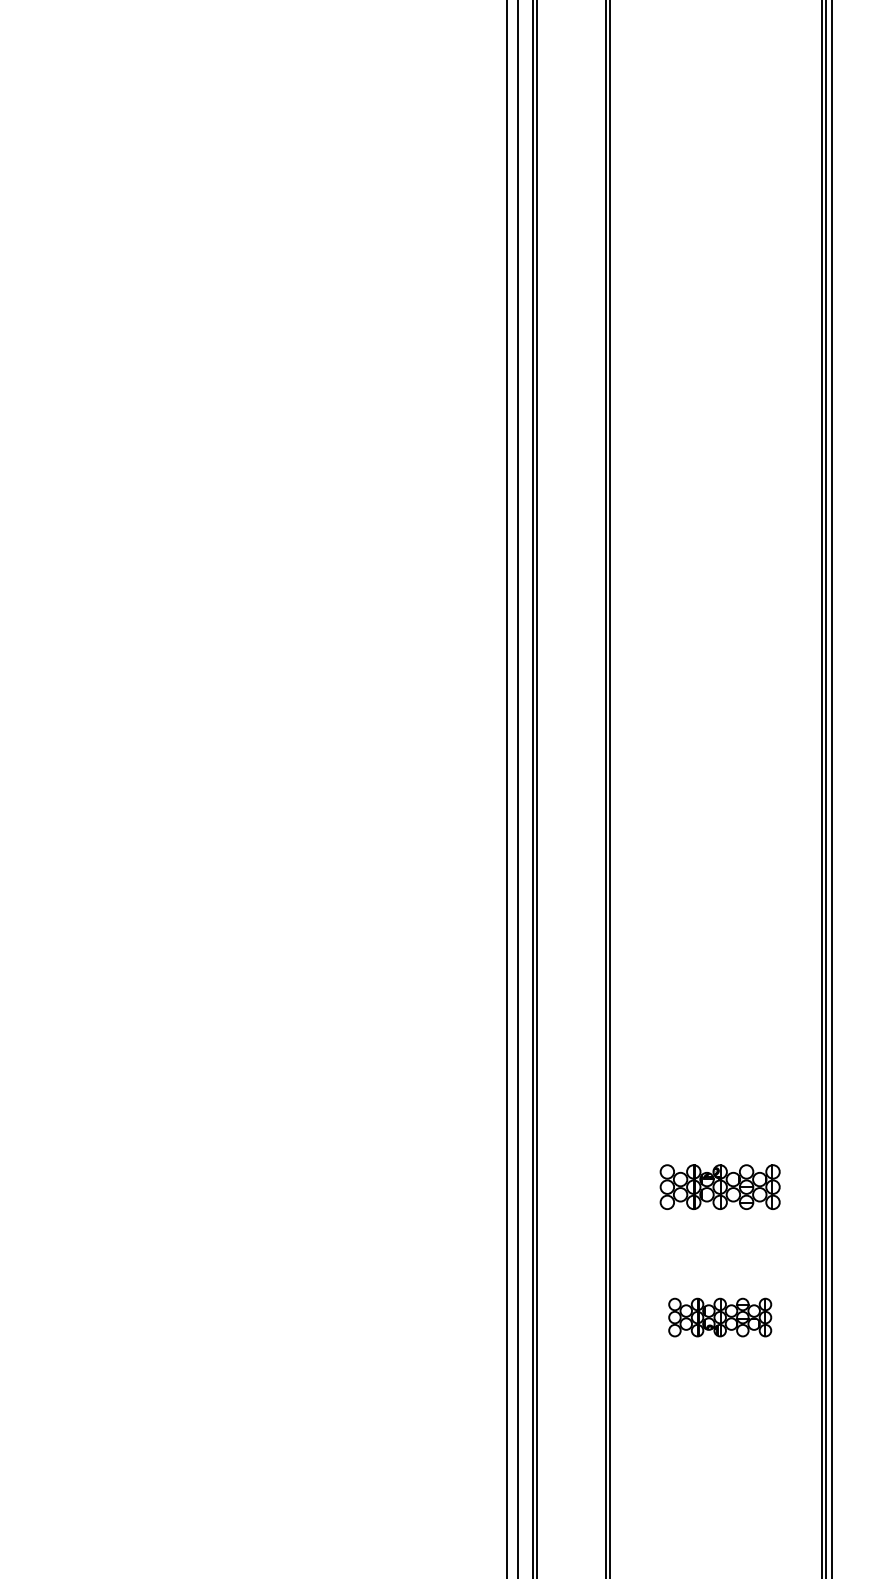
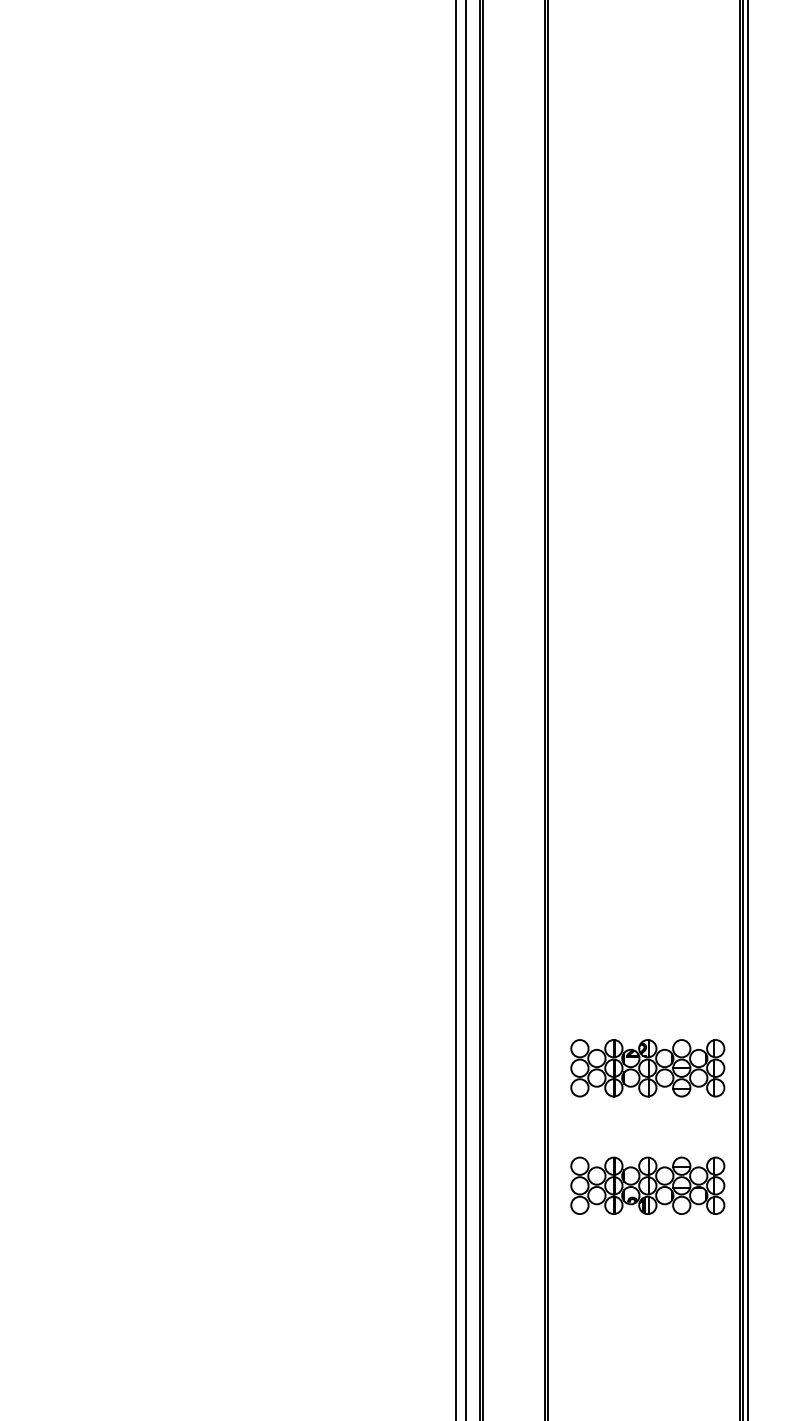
part: (719, 1187) -> (647, 1068), size x1.43
part: (719, 1317) -> (647, 1185), size x1.67

